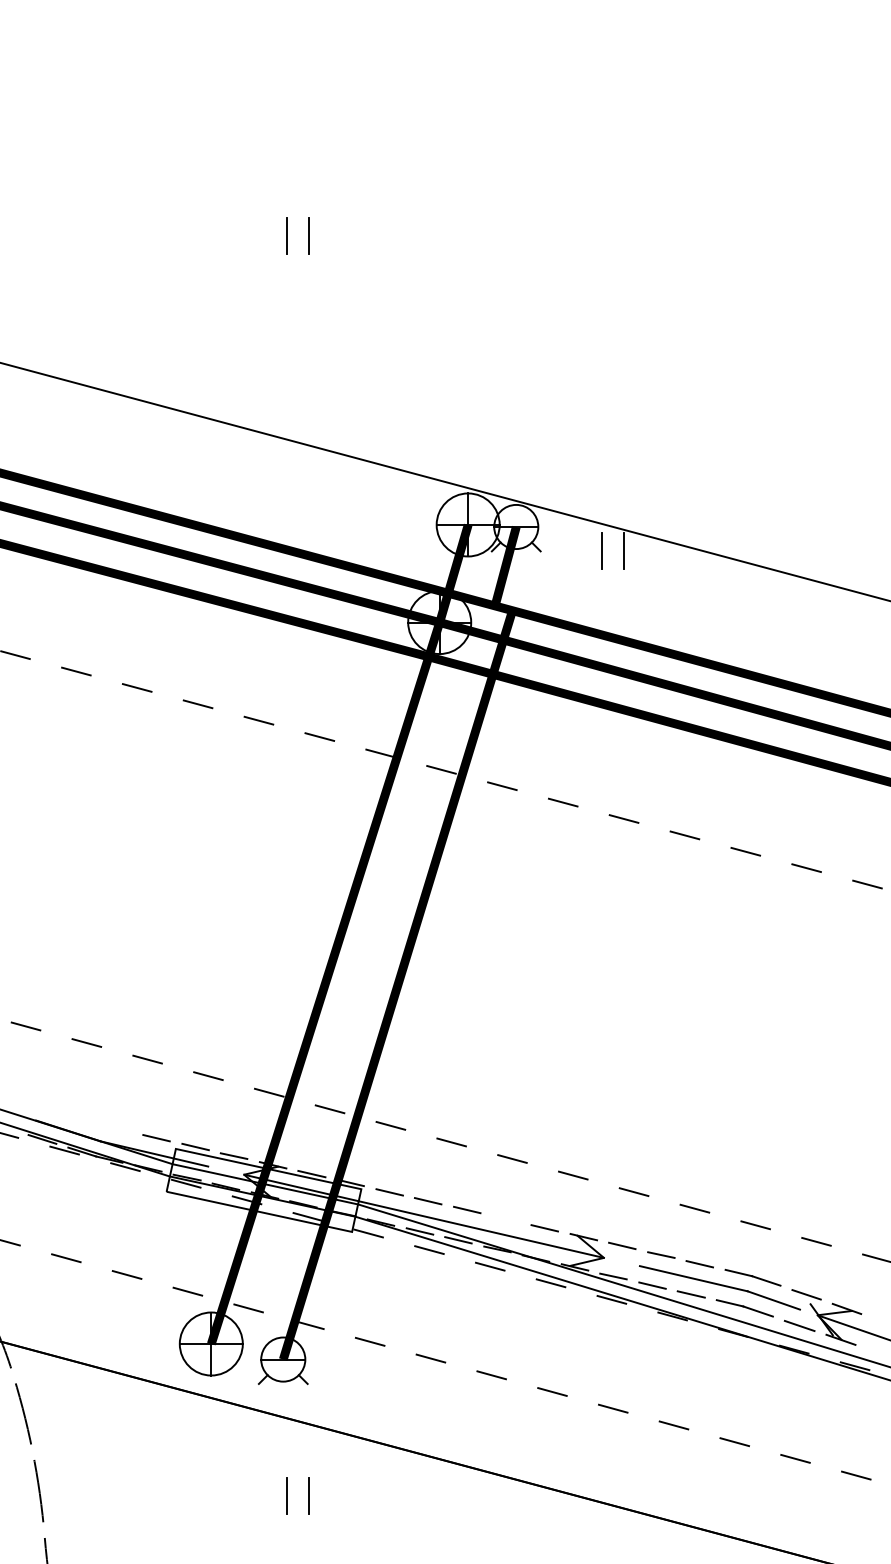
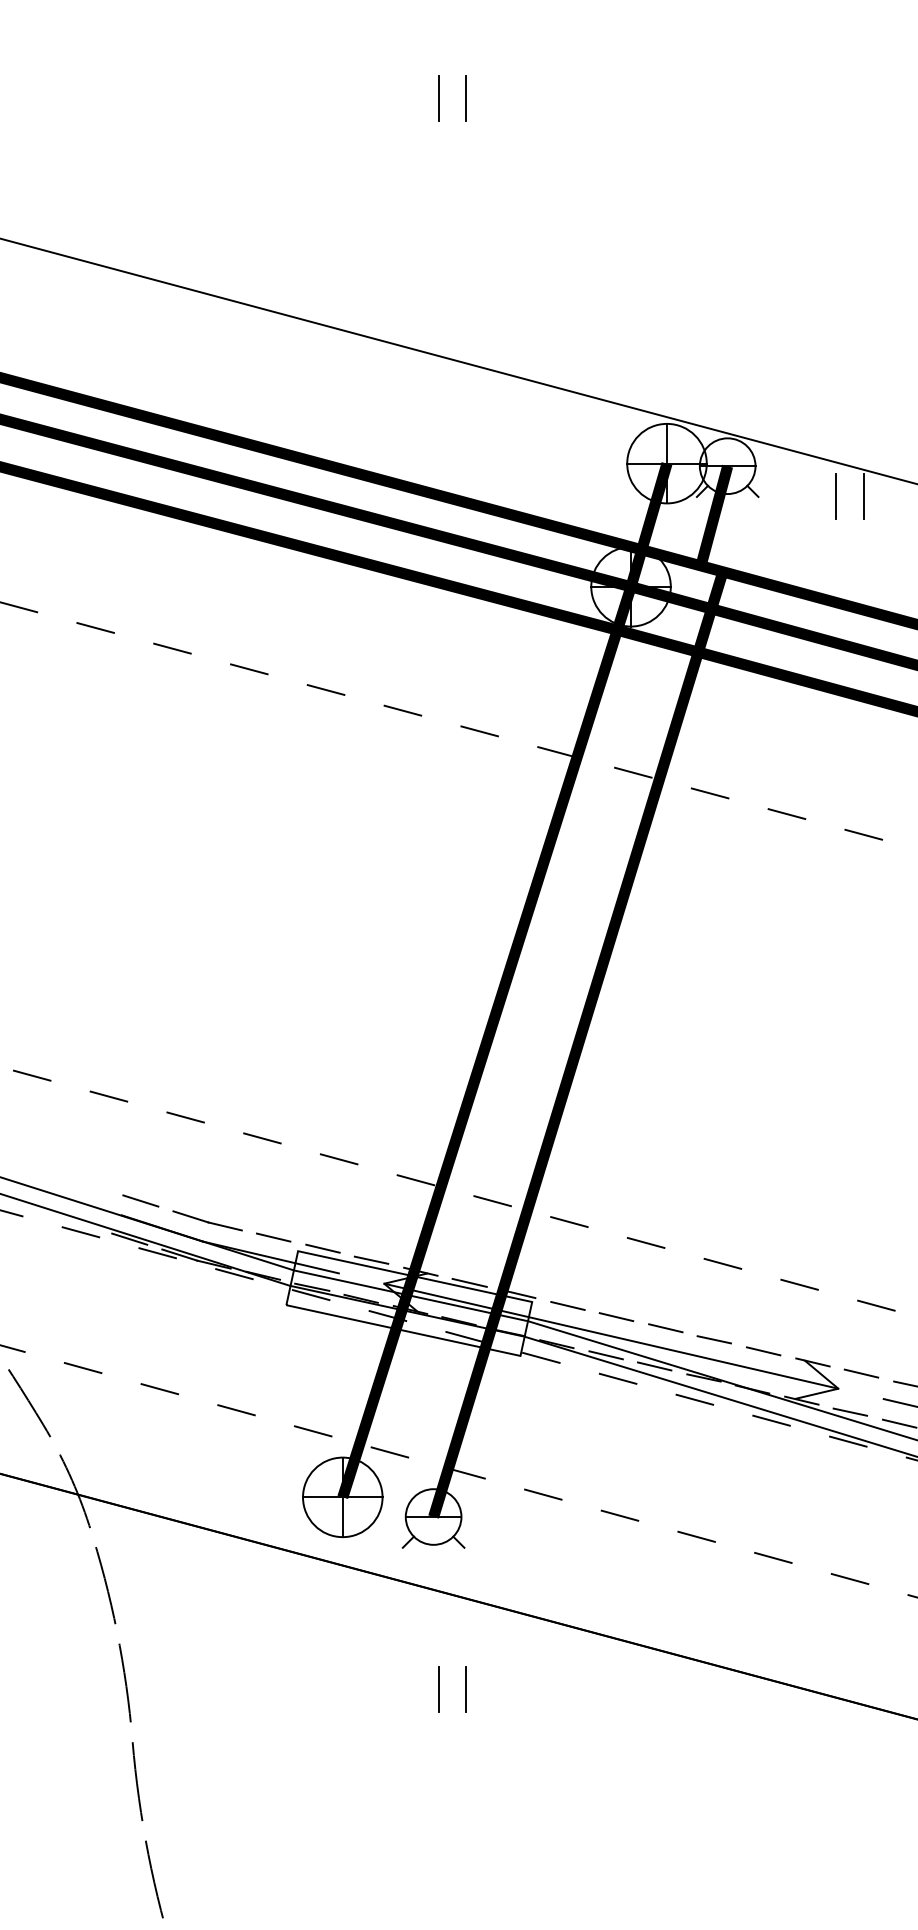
line: (51, 1108) -> (141, 1200), added
part: (104, 1124) -> (207, 1220), added
line: (505, 1219) -> (714, 1340), added

